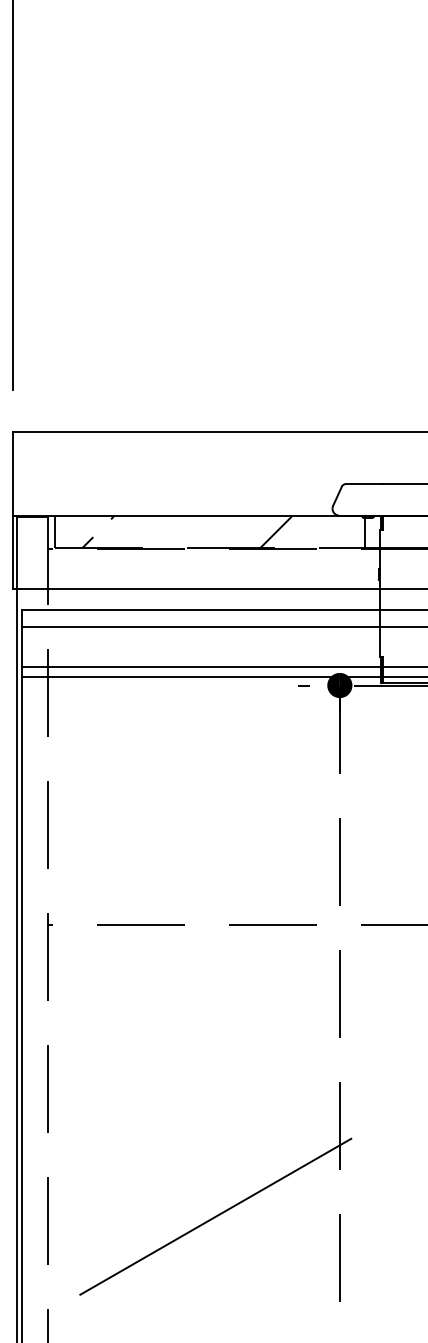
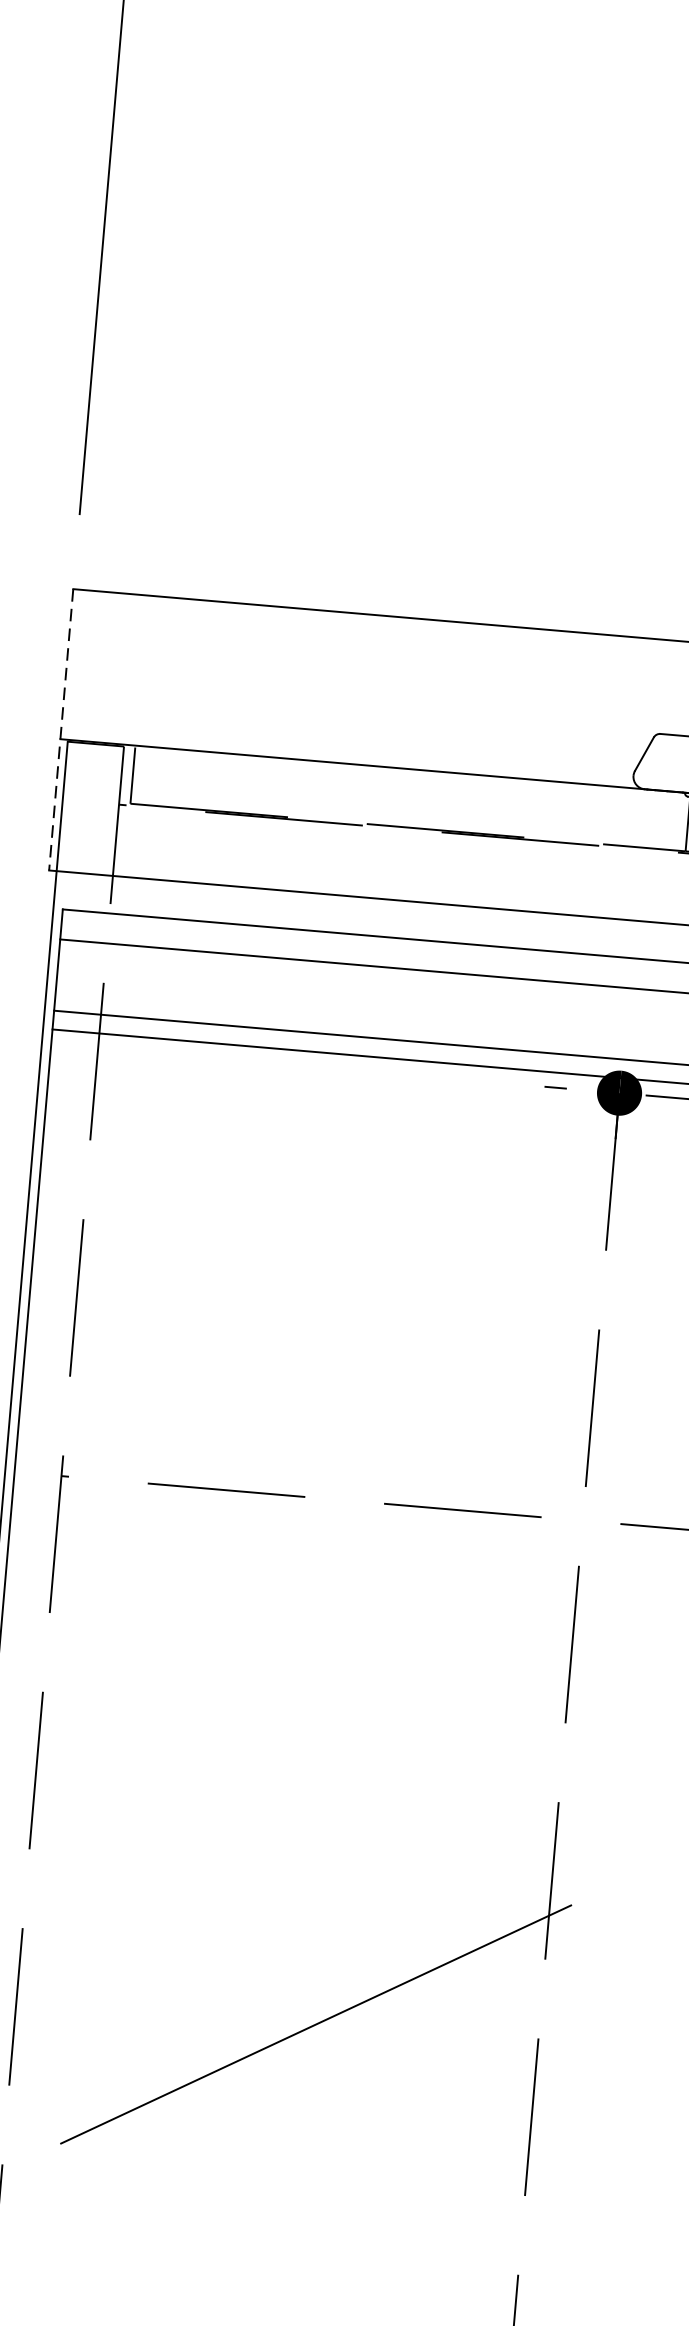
line: (12, 510) -> (60, 729), solid -> dashed
hatch: (186, 532) -> (368, 795), removed

